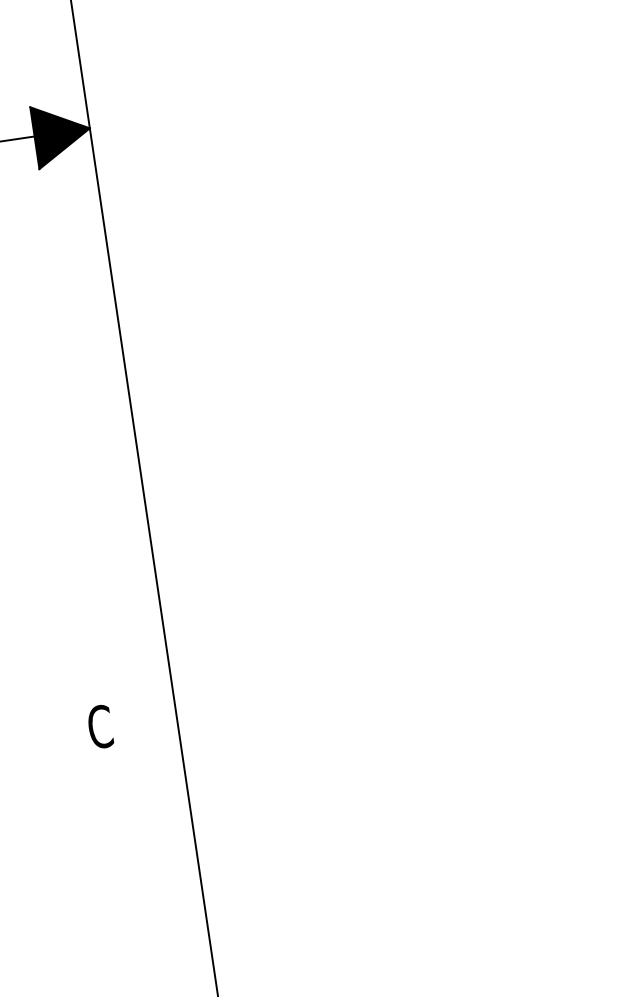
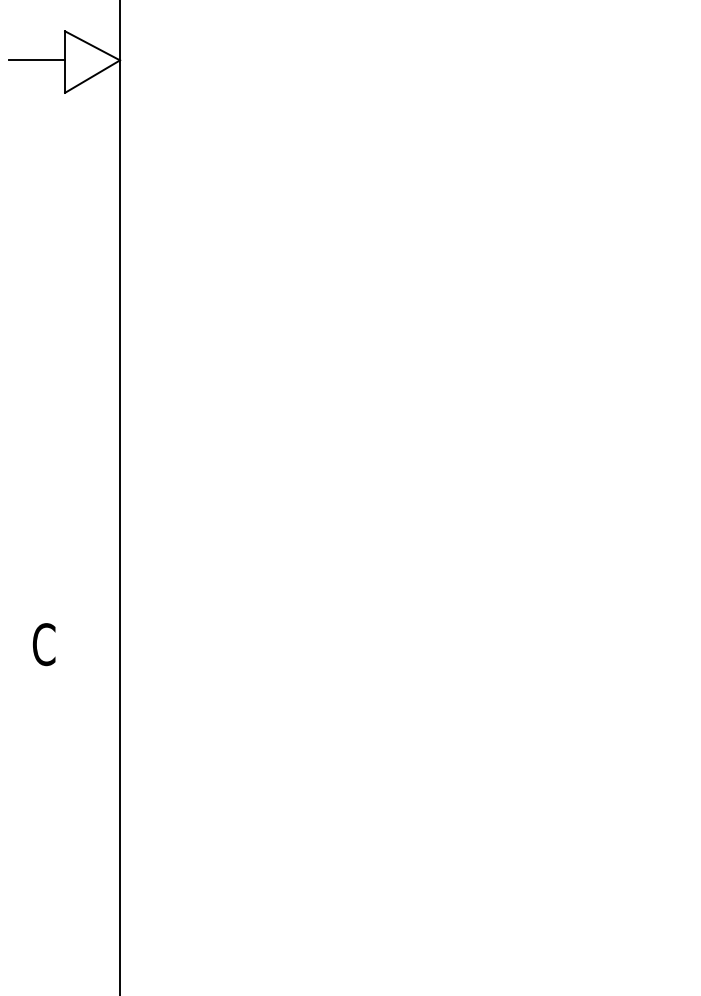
fill: (62, 133) -> (92, 61), removed

